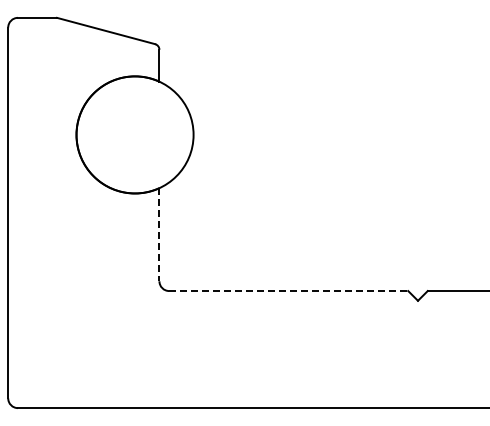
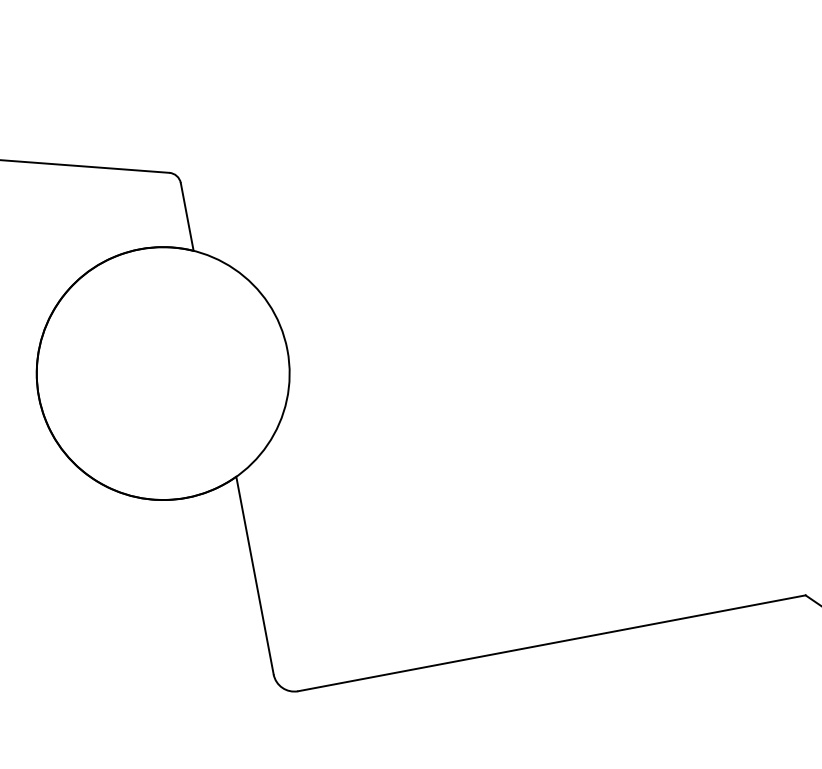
line: (159, 234) -> (255, 575), dashed -> solid
line: (288, 291) -> (551, 644), dashed -> solid

